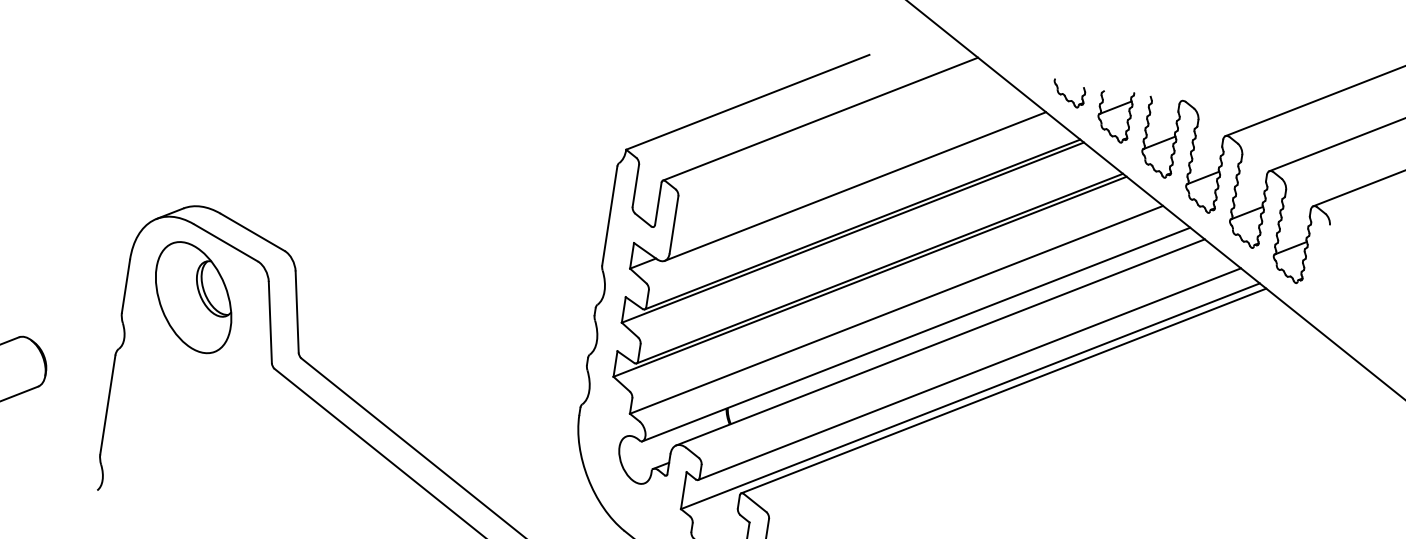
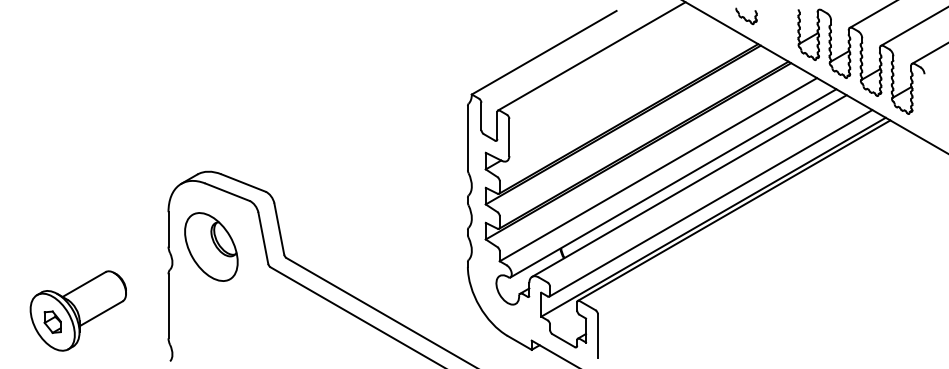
part: (1114, 115) -> (777, 25), removed
line: (855, 186) -> (620, 95), removed
part: (193, 296) -> (211, 246), moved

